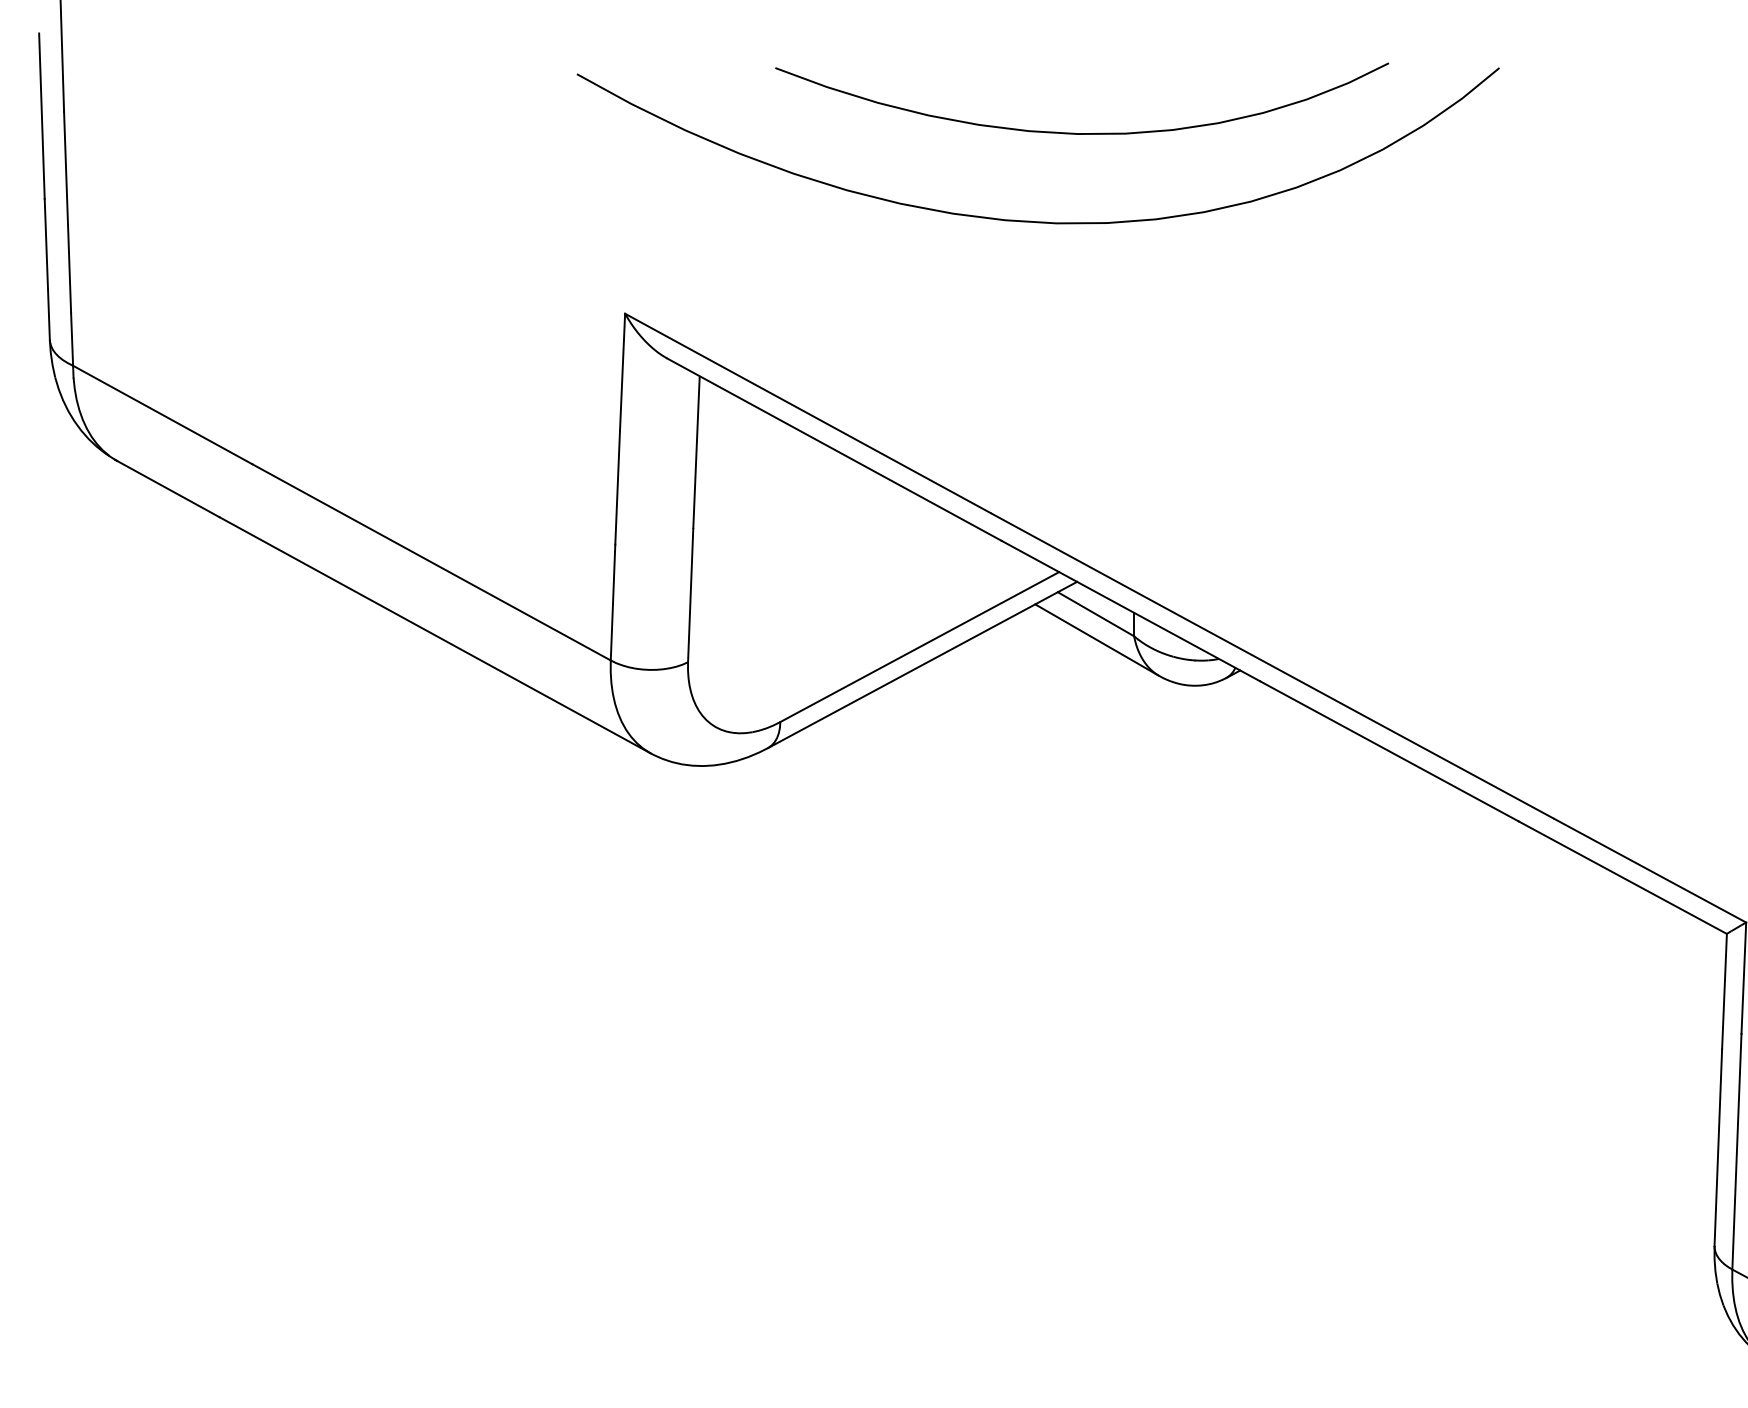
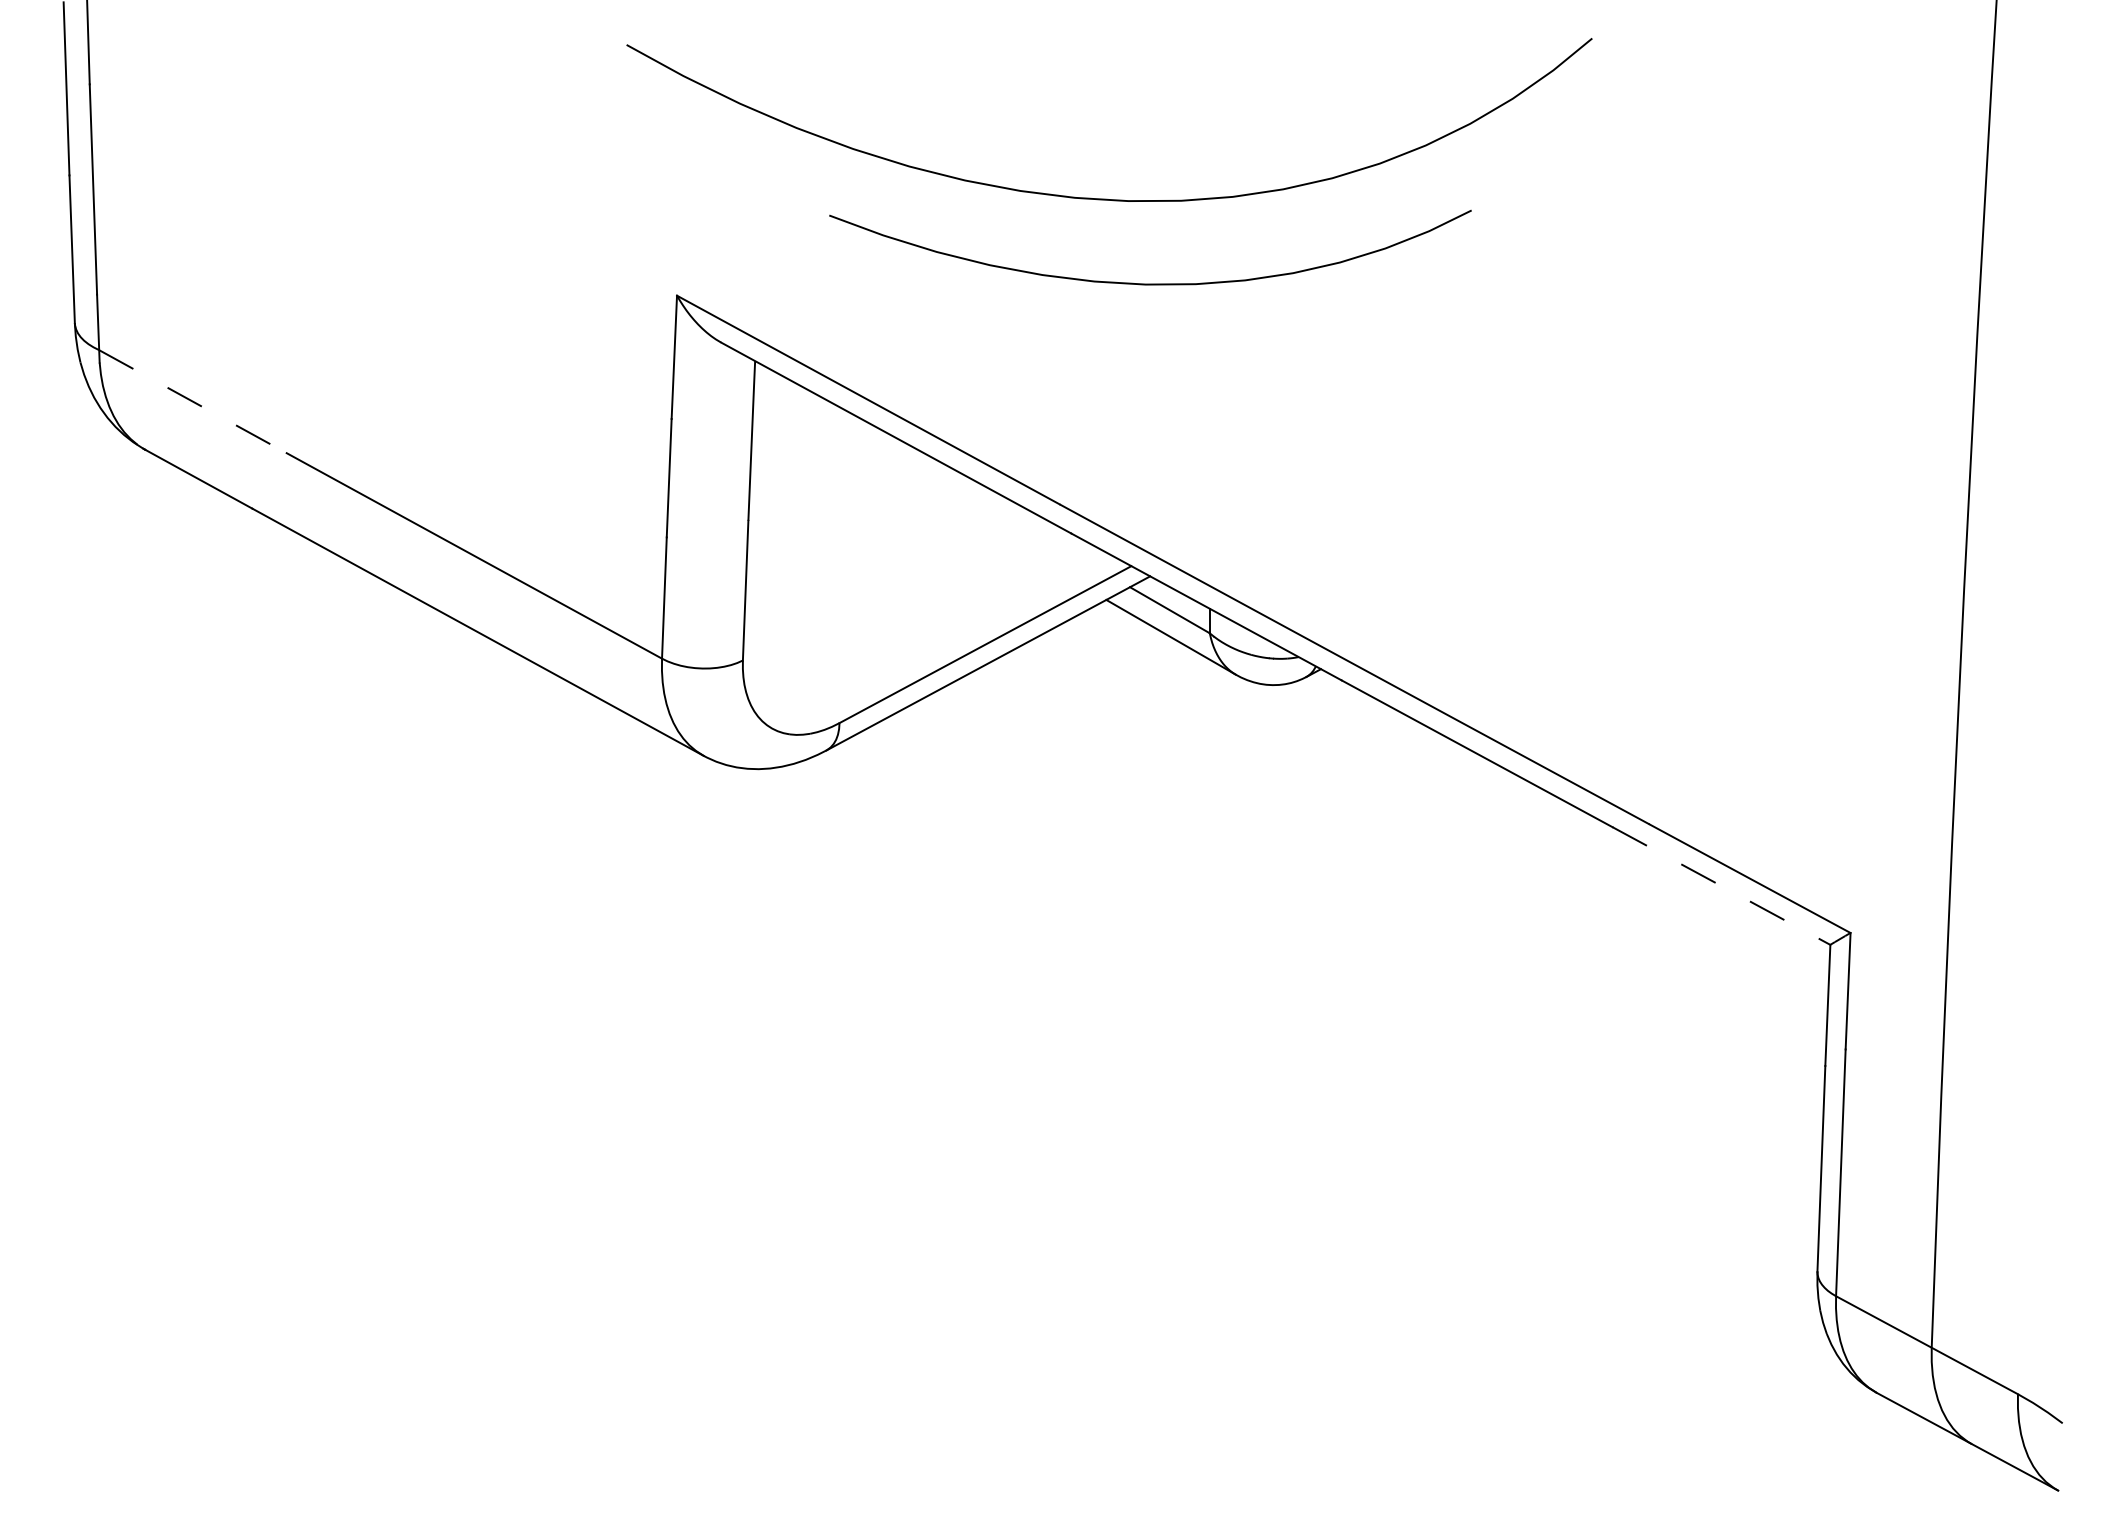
curve: (1082, 132) -> (1150, 283), moved
line: (163, 414) -> (193, 401), solid -> dashed
line: (1622, 878) -> (1721, 886), solid -> dashed

